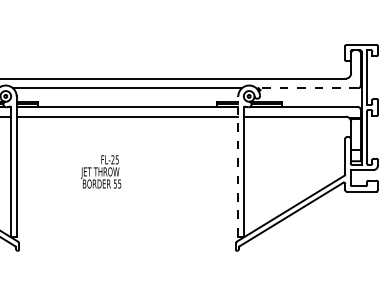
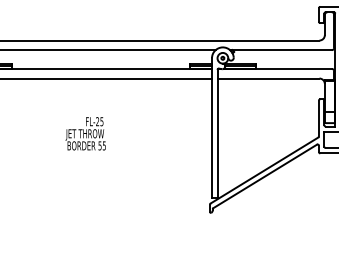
line: (307, 88) -> (281, 50), dashed -> solid
line: (238, 165) -> (212, 127), dashed -> solid
text: (101, 171) -> (86, 133), moved

